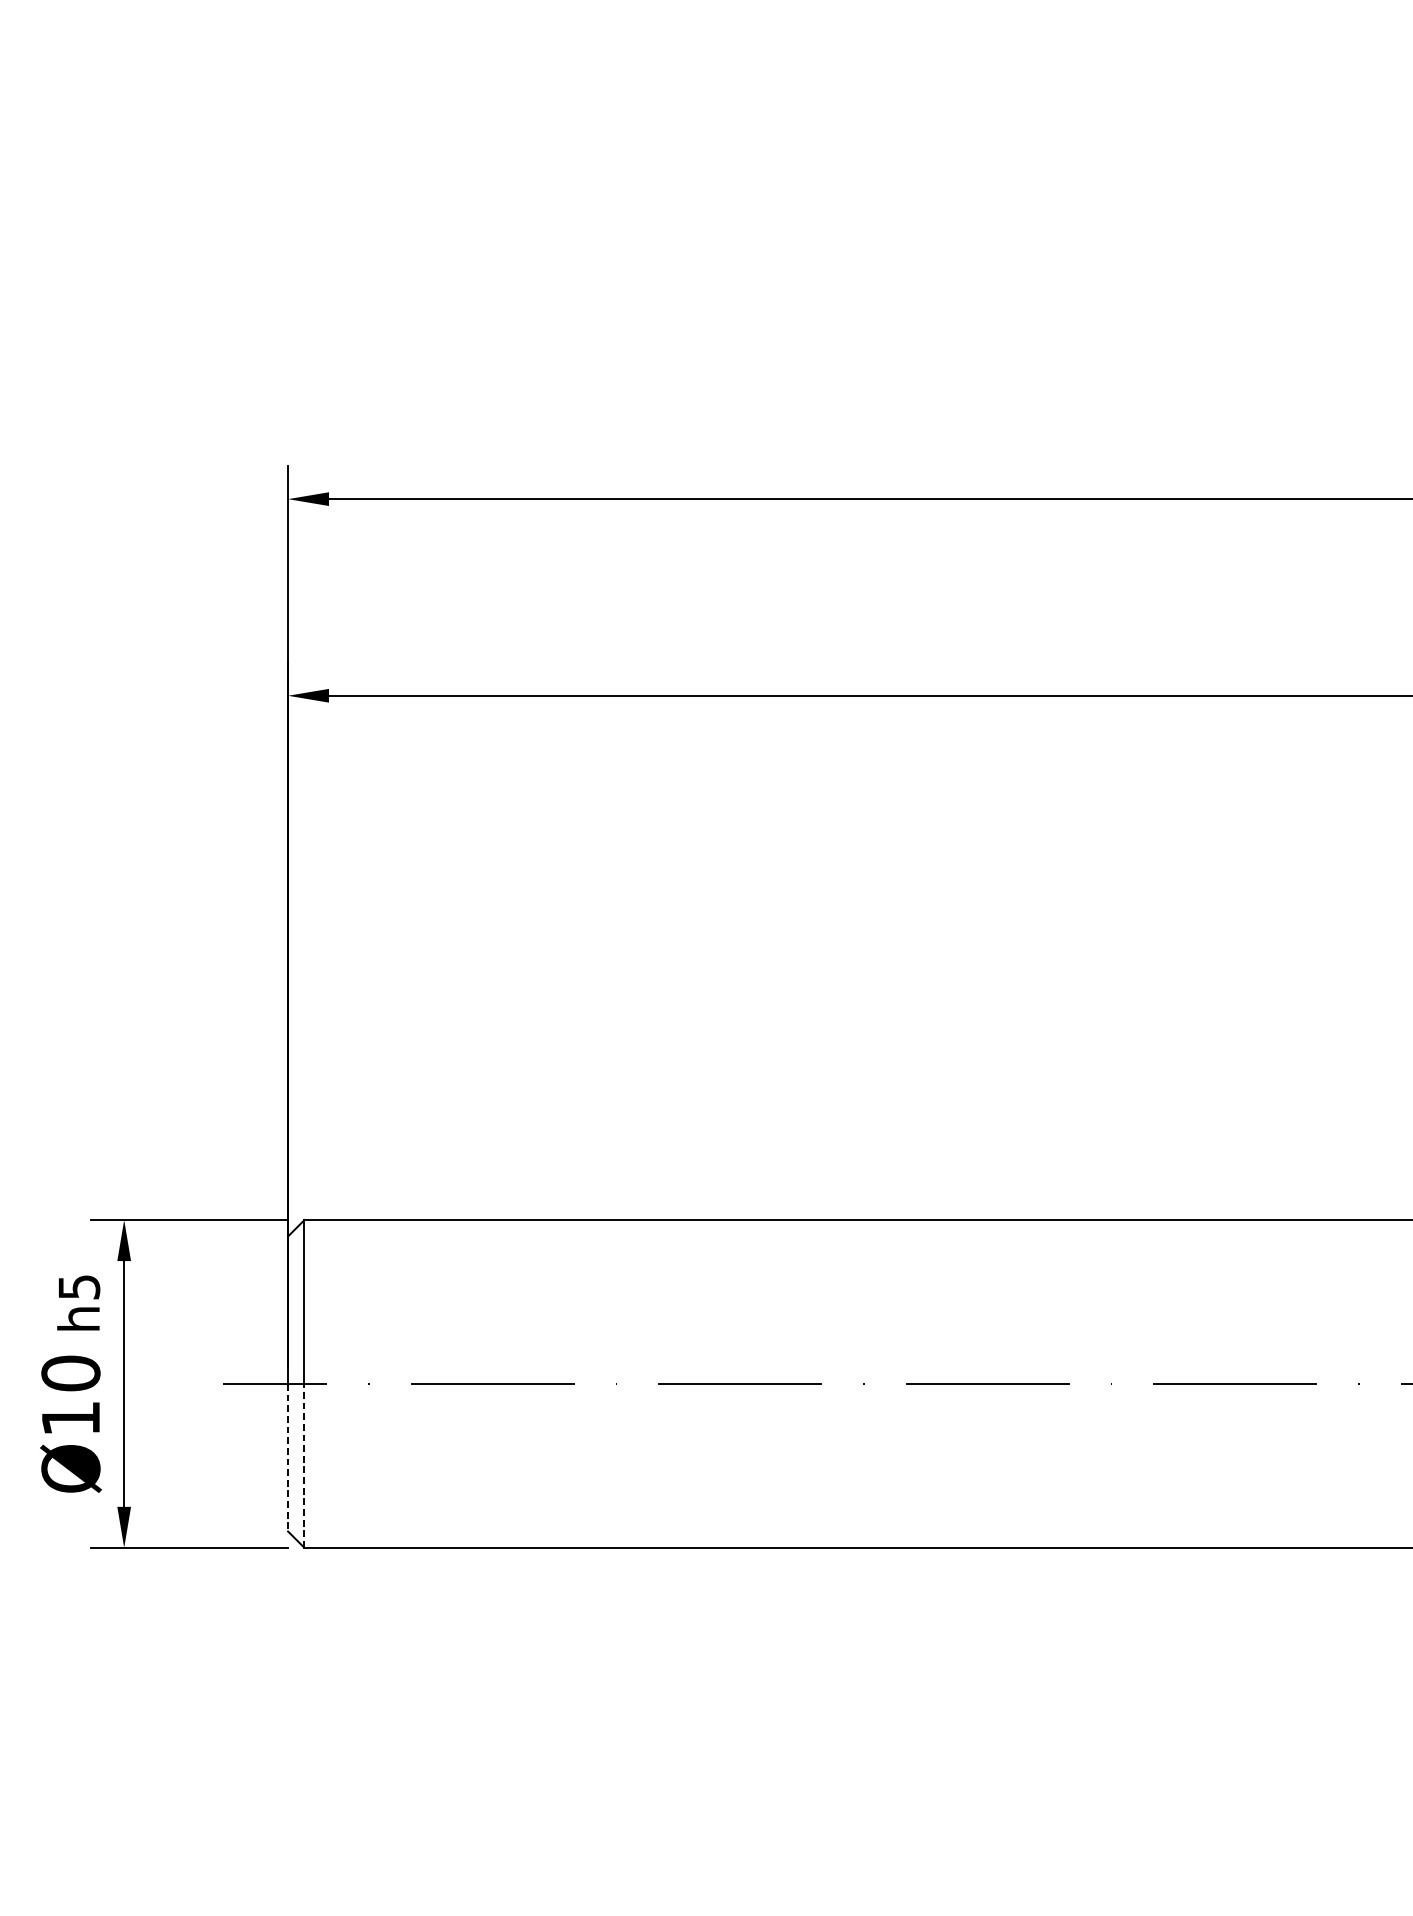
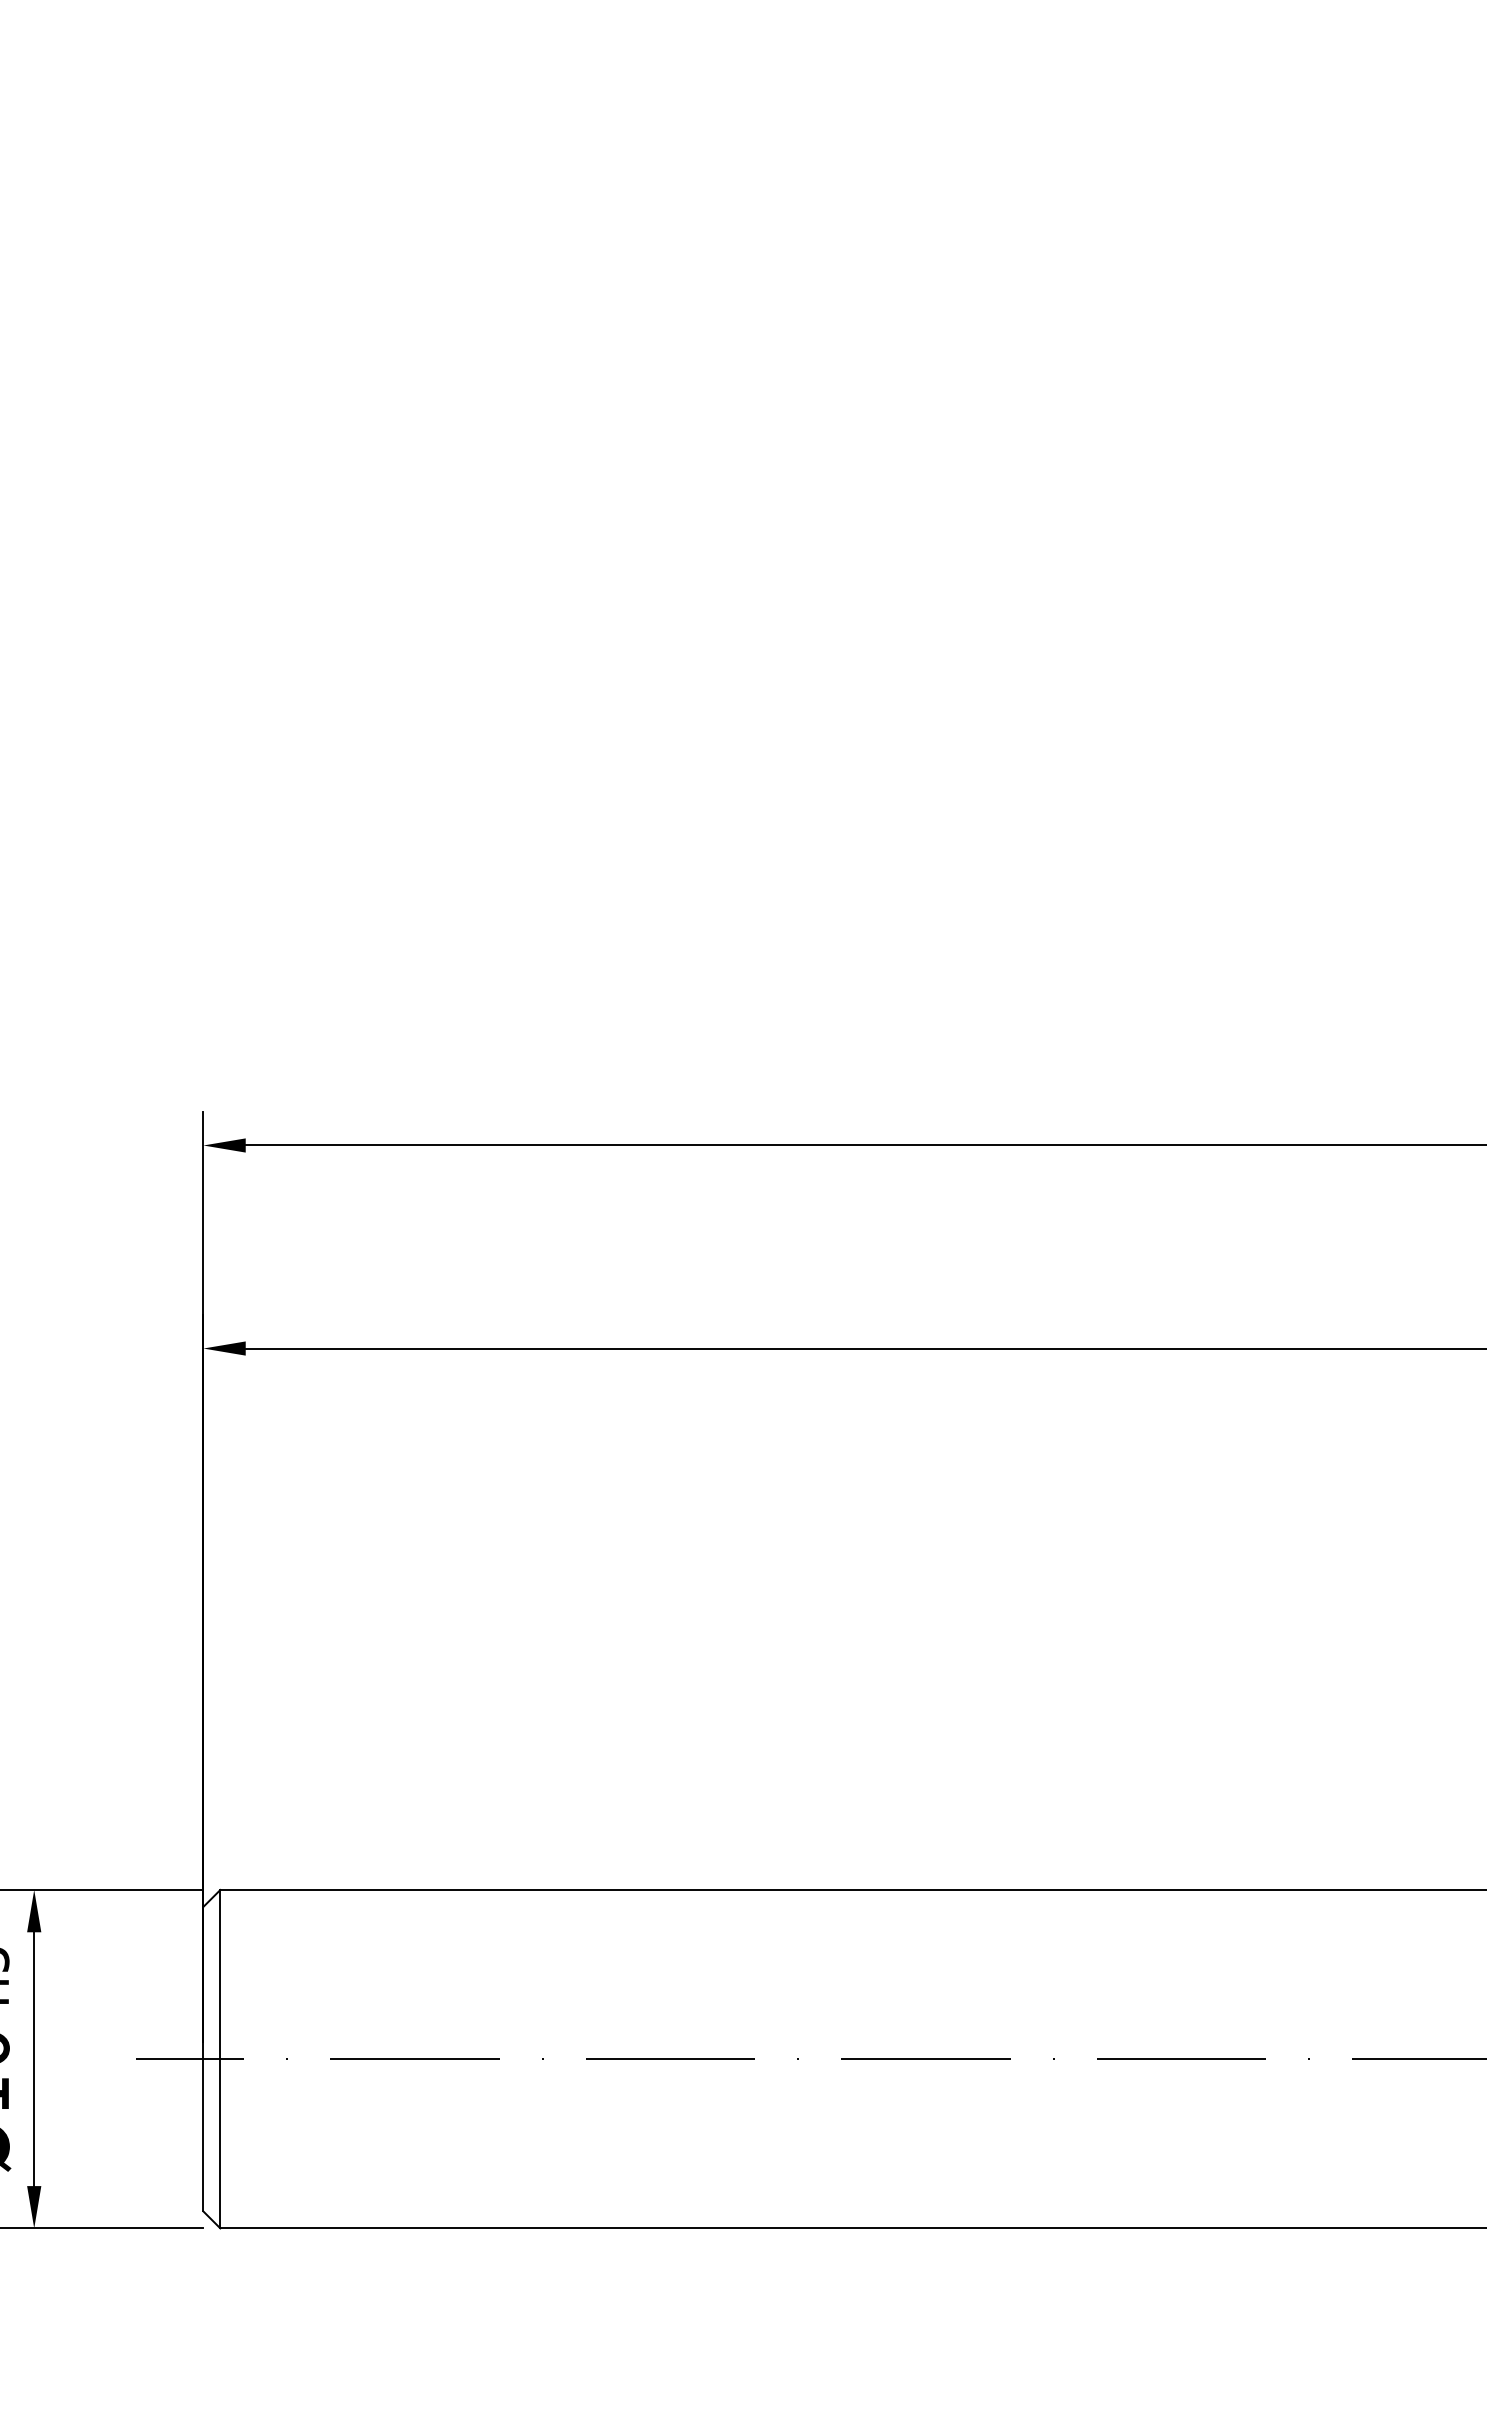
line: (288, 1457) -> (203, 2135), dashed -> solid
line: (304, 1465) -> (220, 2143), dashed -> solid

